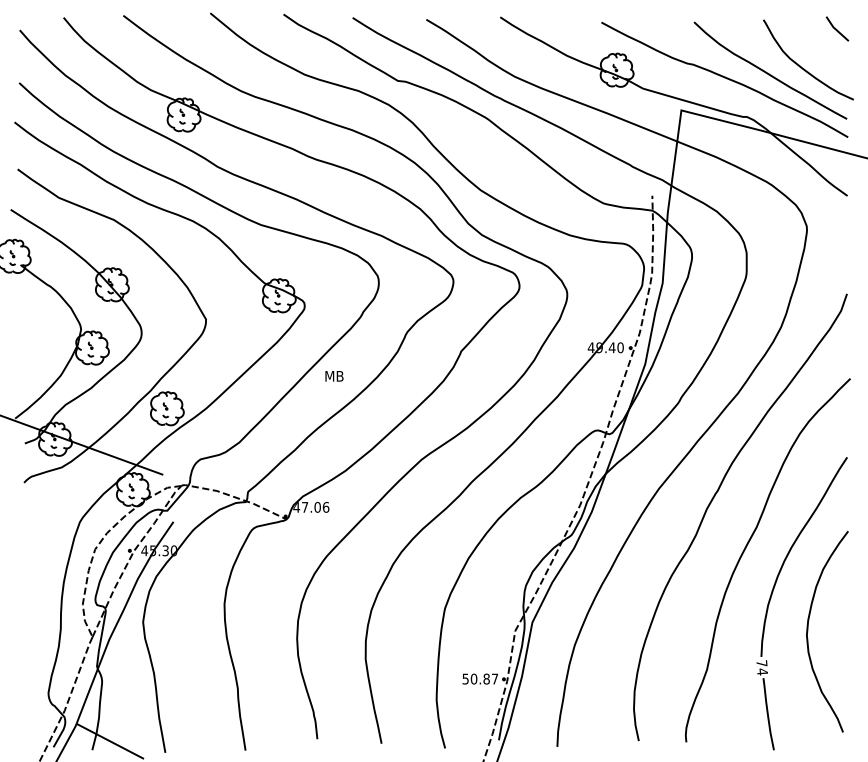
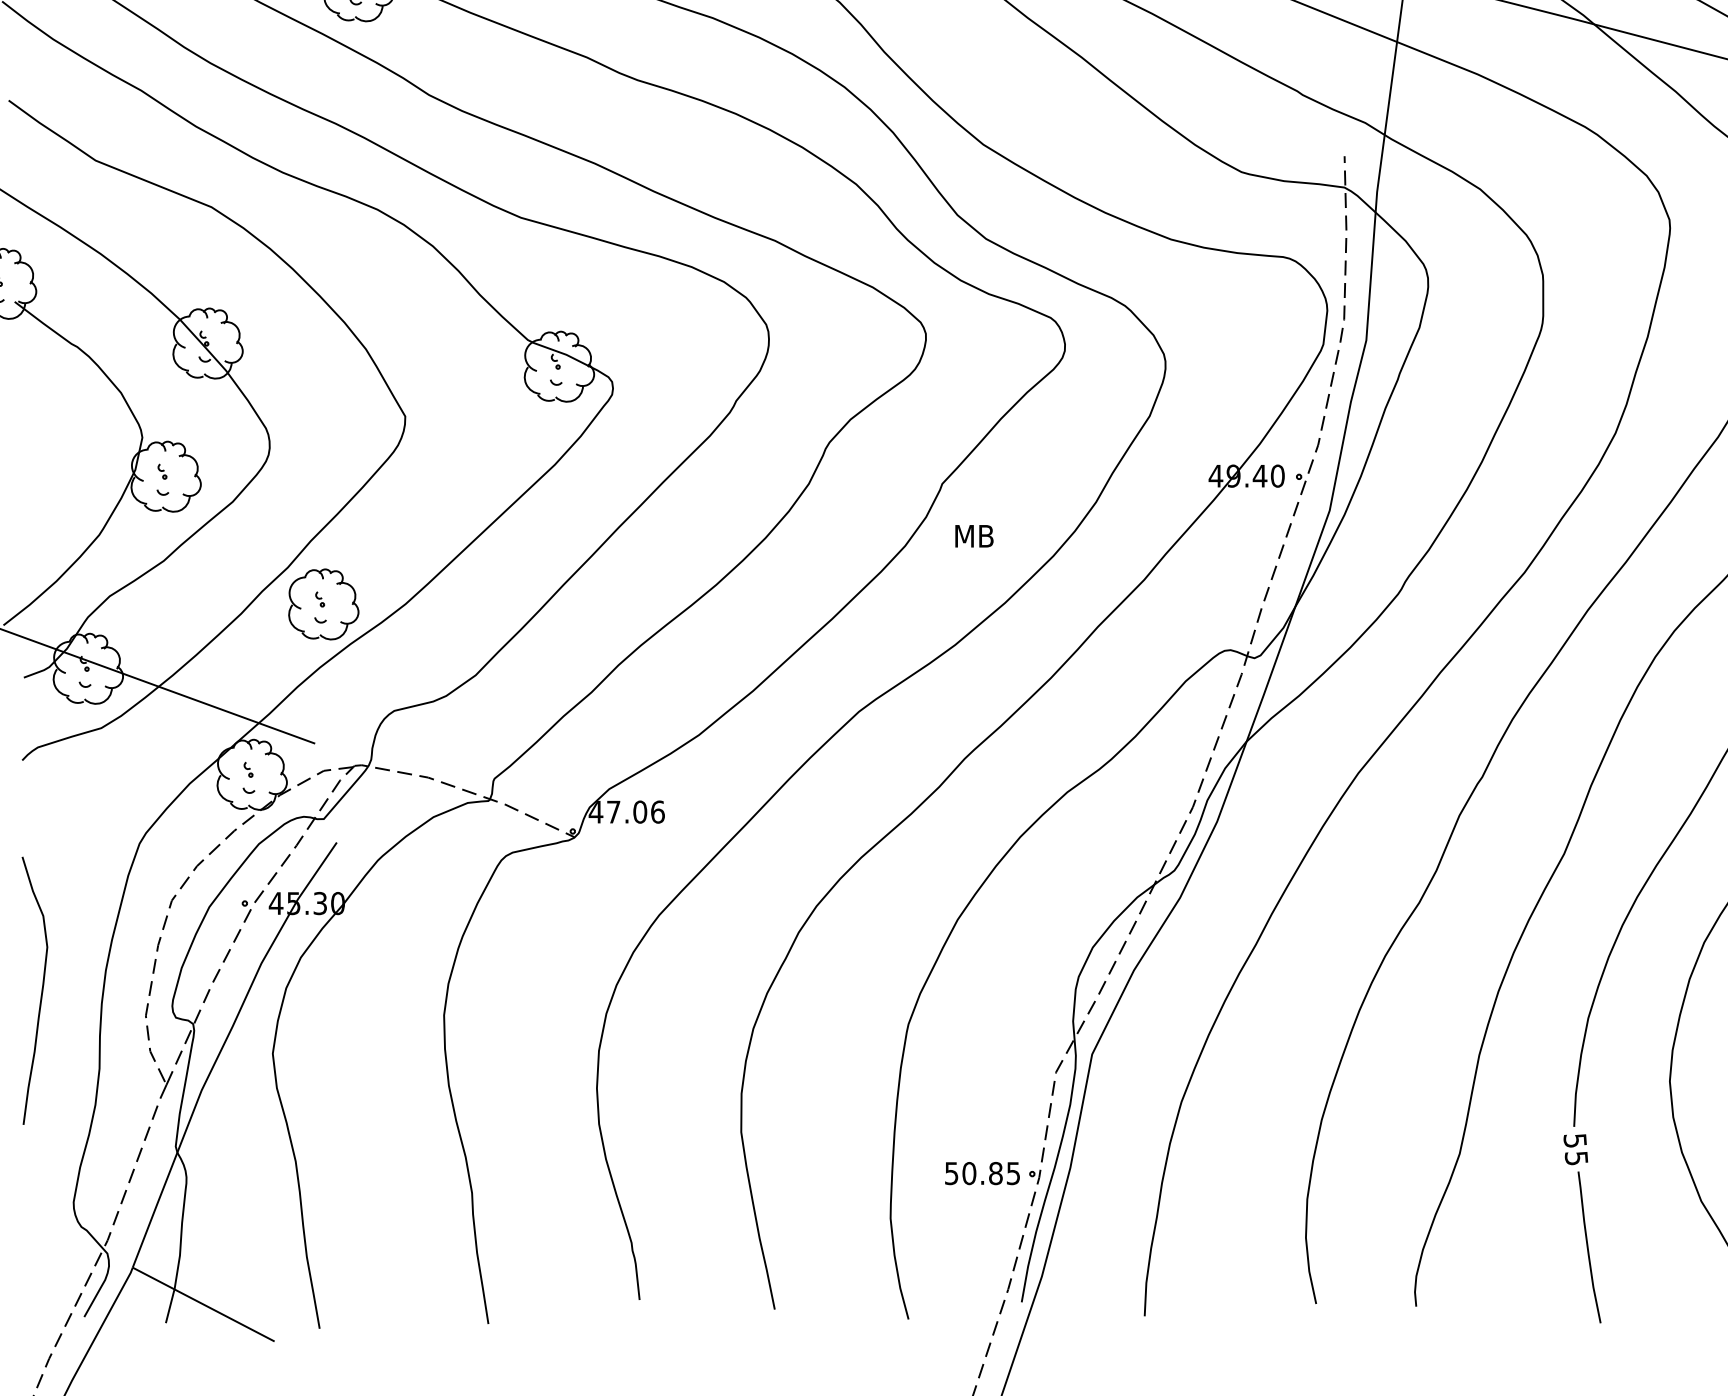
text: (334, 376) -> (974, 536), moved
curve: (32, 591) -> (39, 989), added
text: (761, 667) -> (1574, 1149), 74 -> 55
text: (495, 678) -> (1014, 1172), 50.87 -> 50.85

